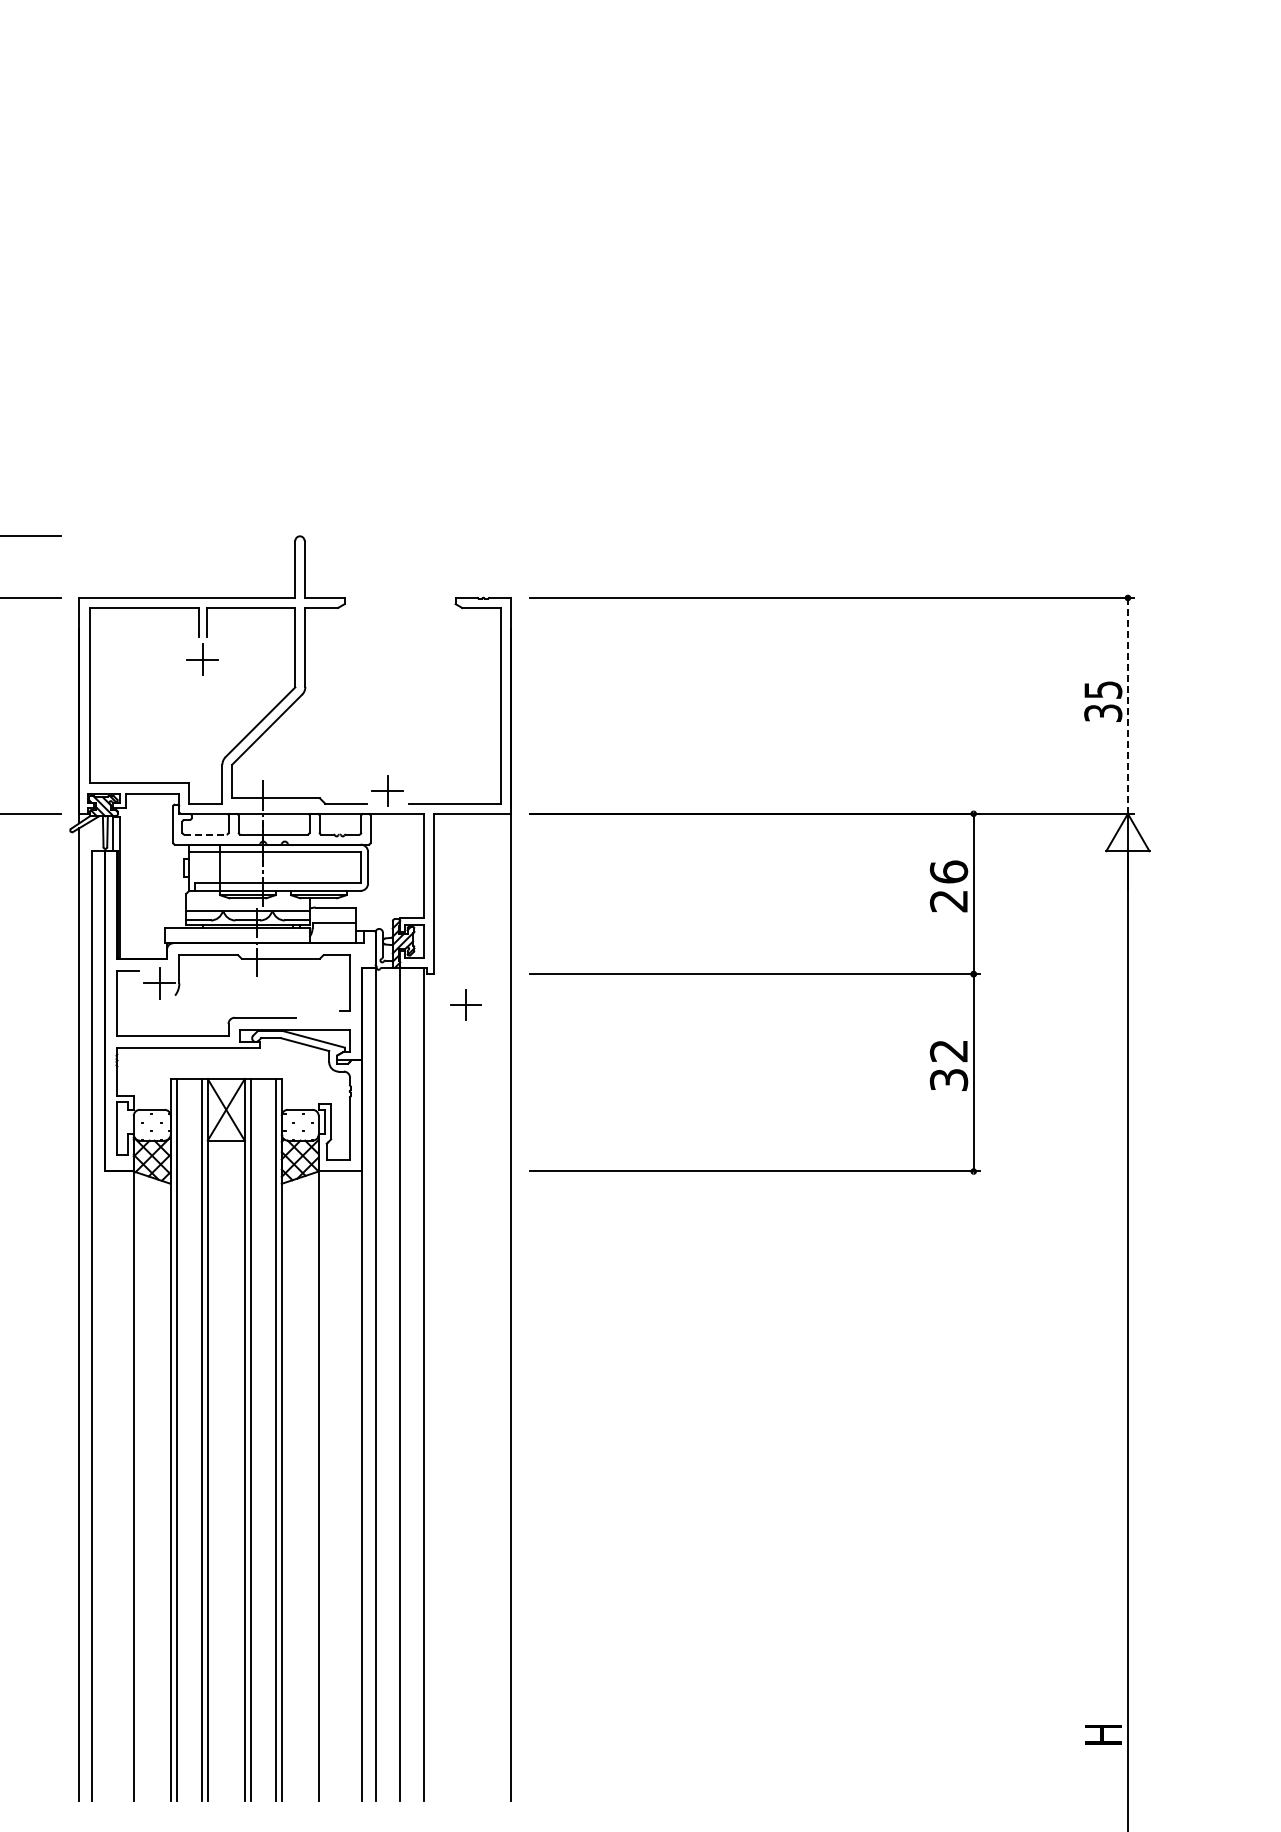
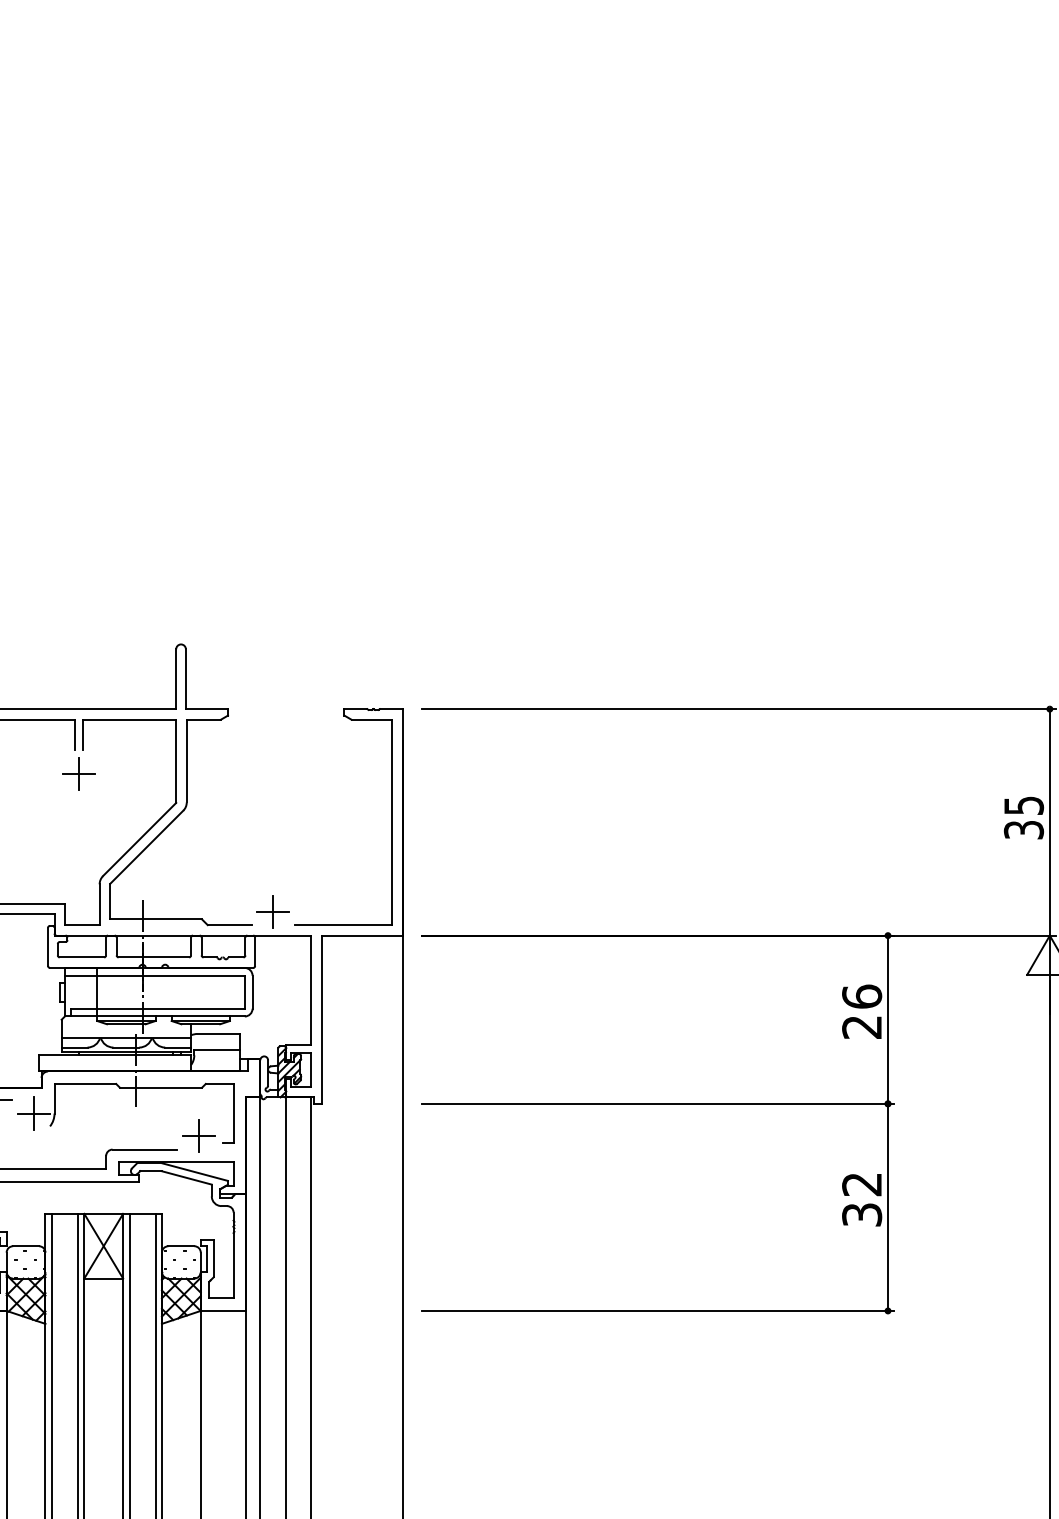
line: (1127, 705) -> (1049, 821), dashed -> solid
line: (206, 834) -> (82, 957), dashed -> solid
part: (465, 1004) -> (198, 1135), moved

